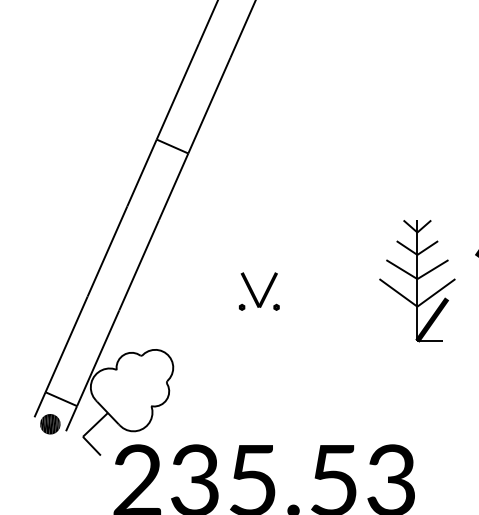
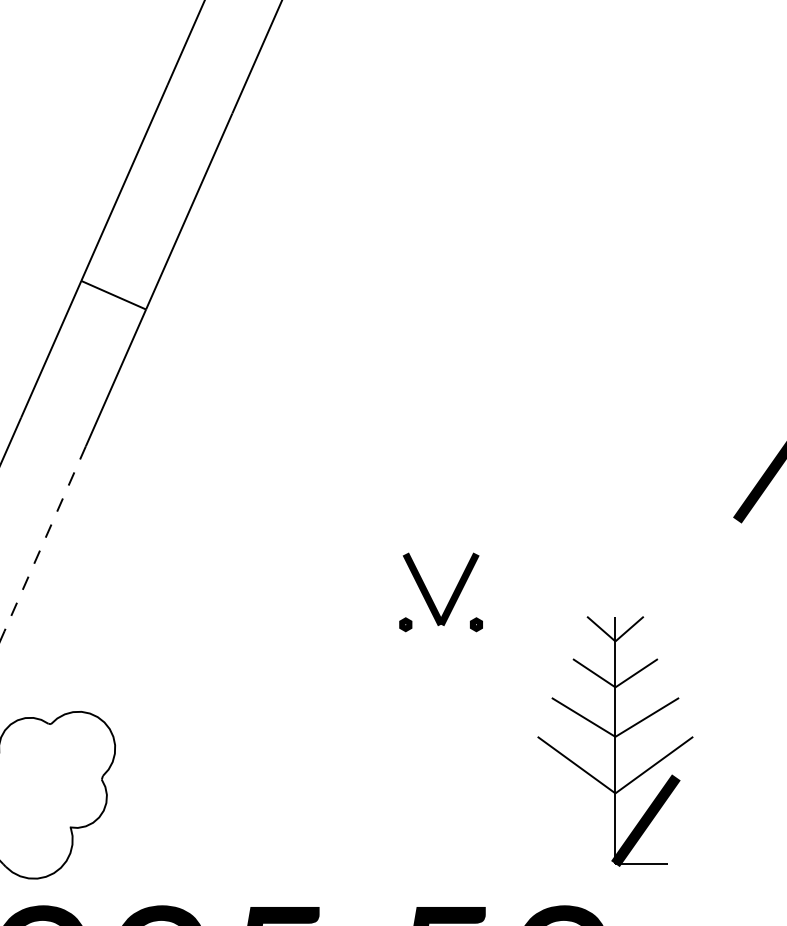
line: (138, 265) -> (43, 538), solid -> dashed
part: (417, 281) -> (615, 741), moved
part: (258, 291) -> (439, 592), moved

